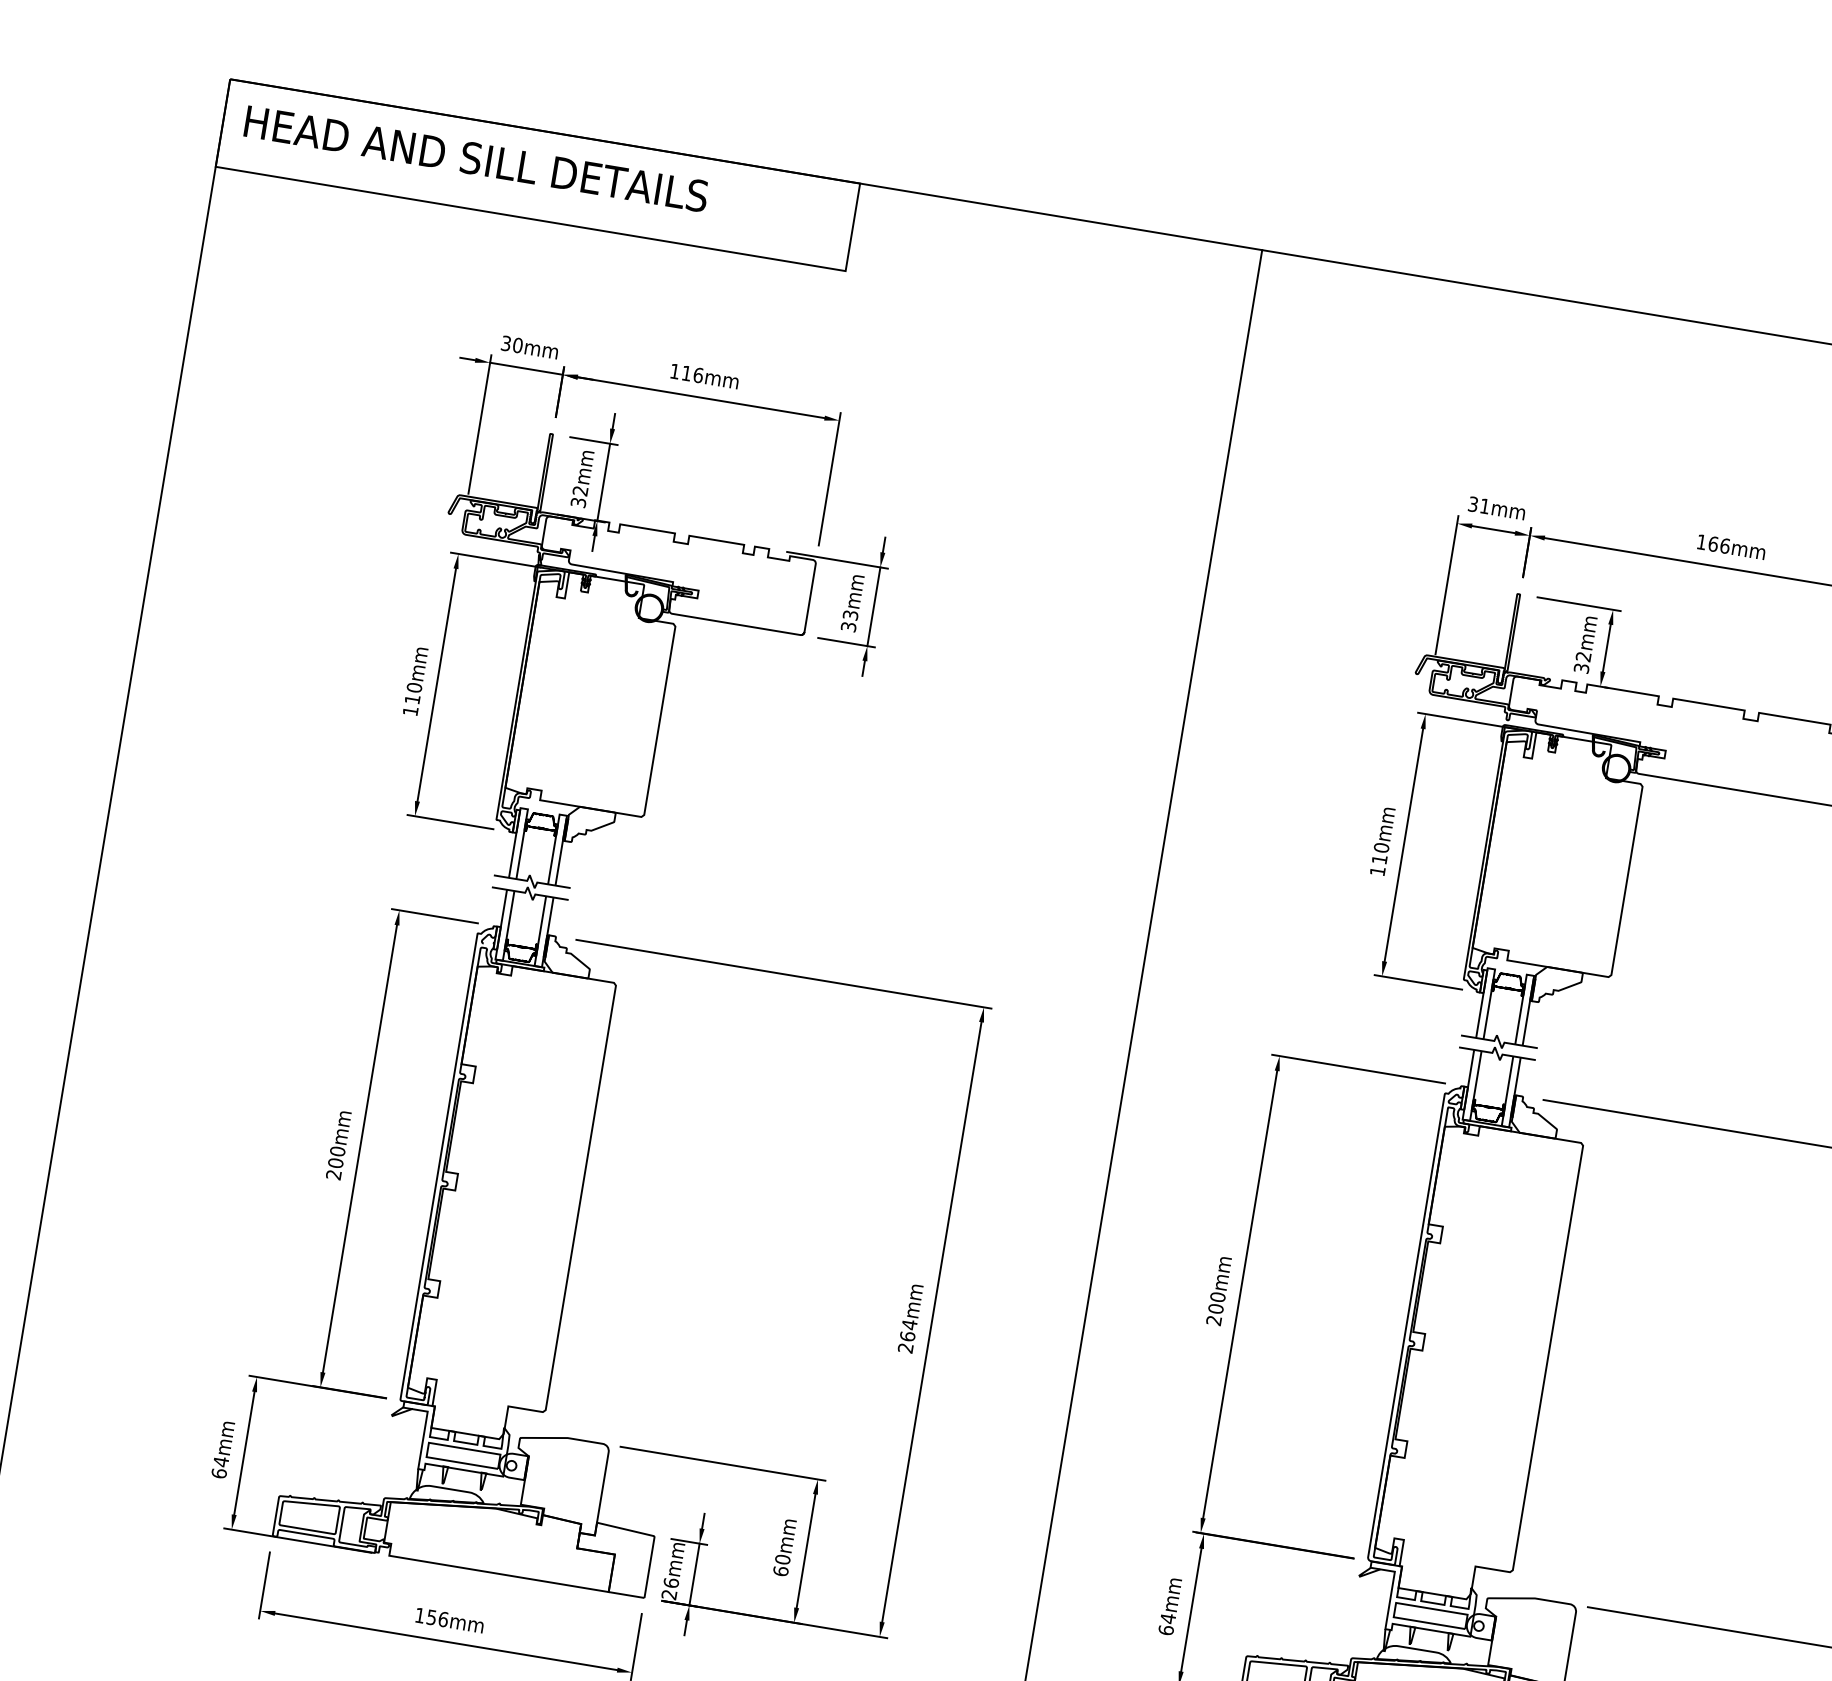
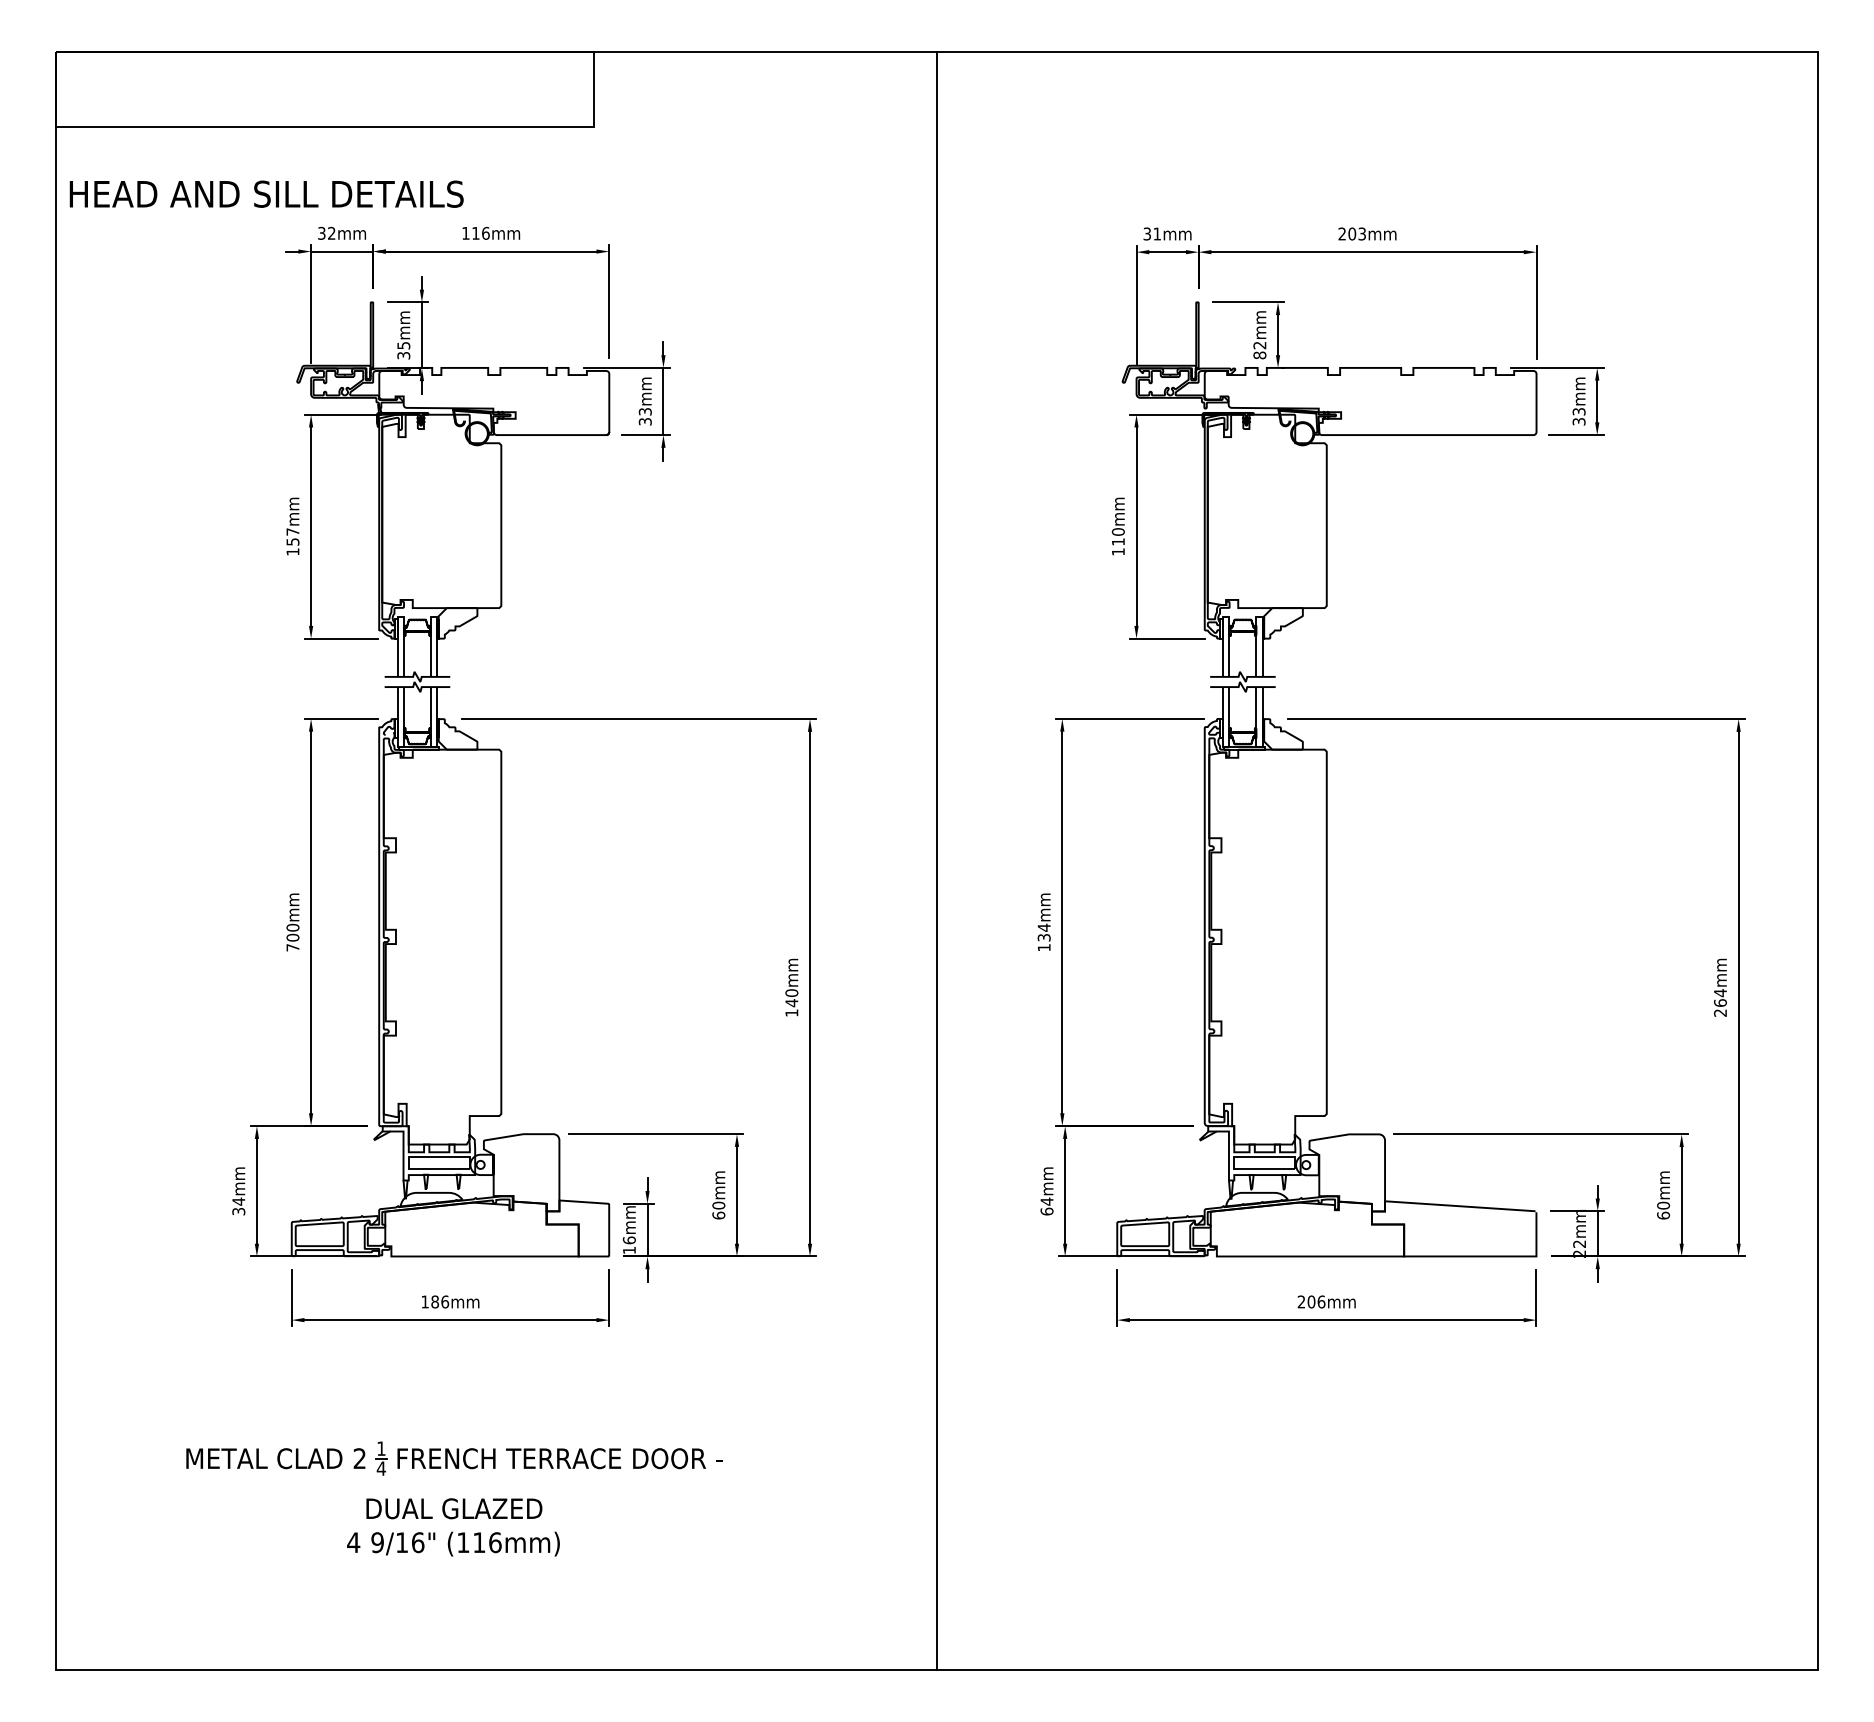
text: (476, 158) -> (266, 193), moved
text: (517, 345) -> (331, 233), 30mm -> 32mm
text: (580, 490) -> (403, 345), 32mm -> 35mm
text: (1713, 543) -> (1352, 233), 166mm -> 203mm
text: (1581, 668) -> (1259, 355), 32mm -> 82mm
text: (413, 692) -> (292, 536), 110mm -> 157mm
text: (333, 1174) -> (292, 947), 200mm -> 700mm
text: (1215, 1308) -> (1043, 937), 200mm -> 134mm
text: (907, 1335) -> (791, 1002), 264mm -> 140mm
text: (218, 1473) -> (238, 1211), 64mm -> 34mm
text: (668, 1594) -> (628, 1250), 26mm -> 16mm
text: (431, 1616) -> (434, 1301), 156mm -> 186mm

